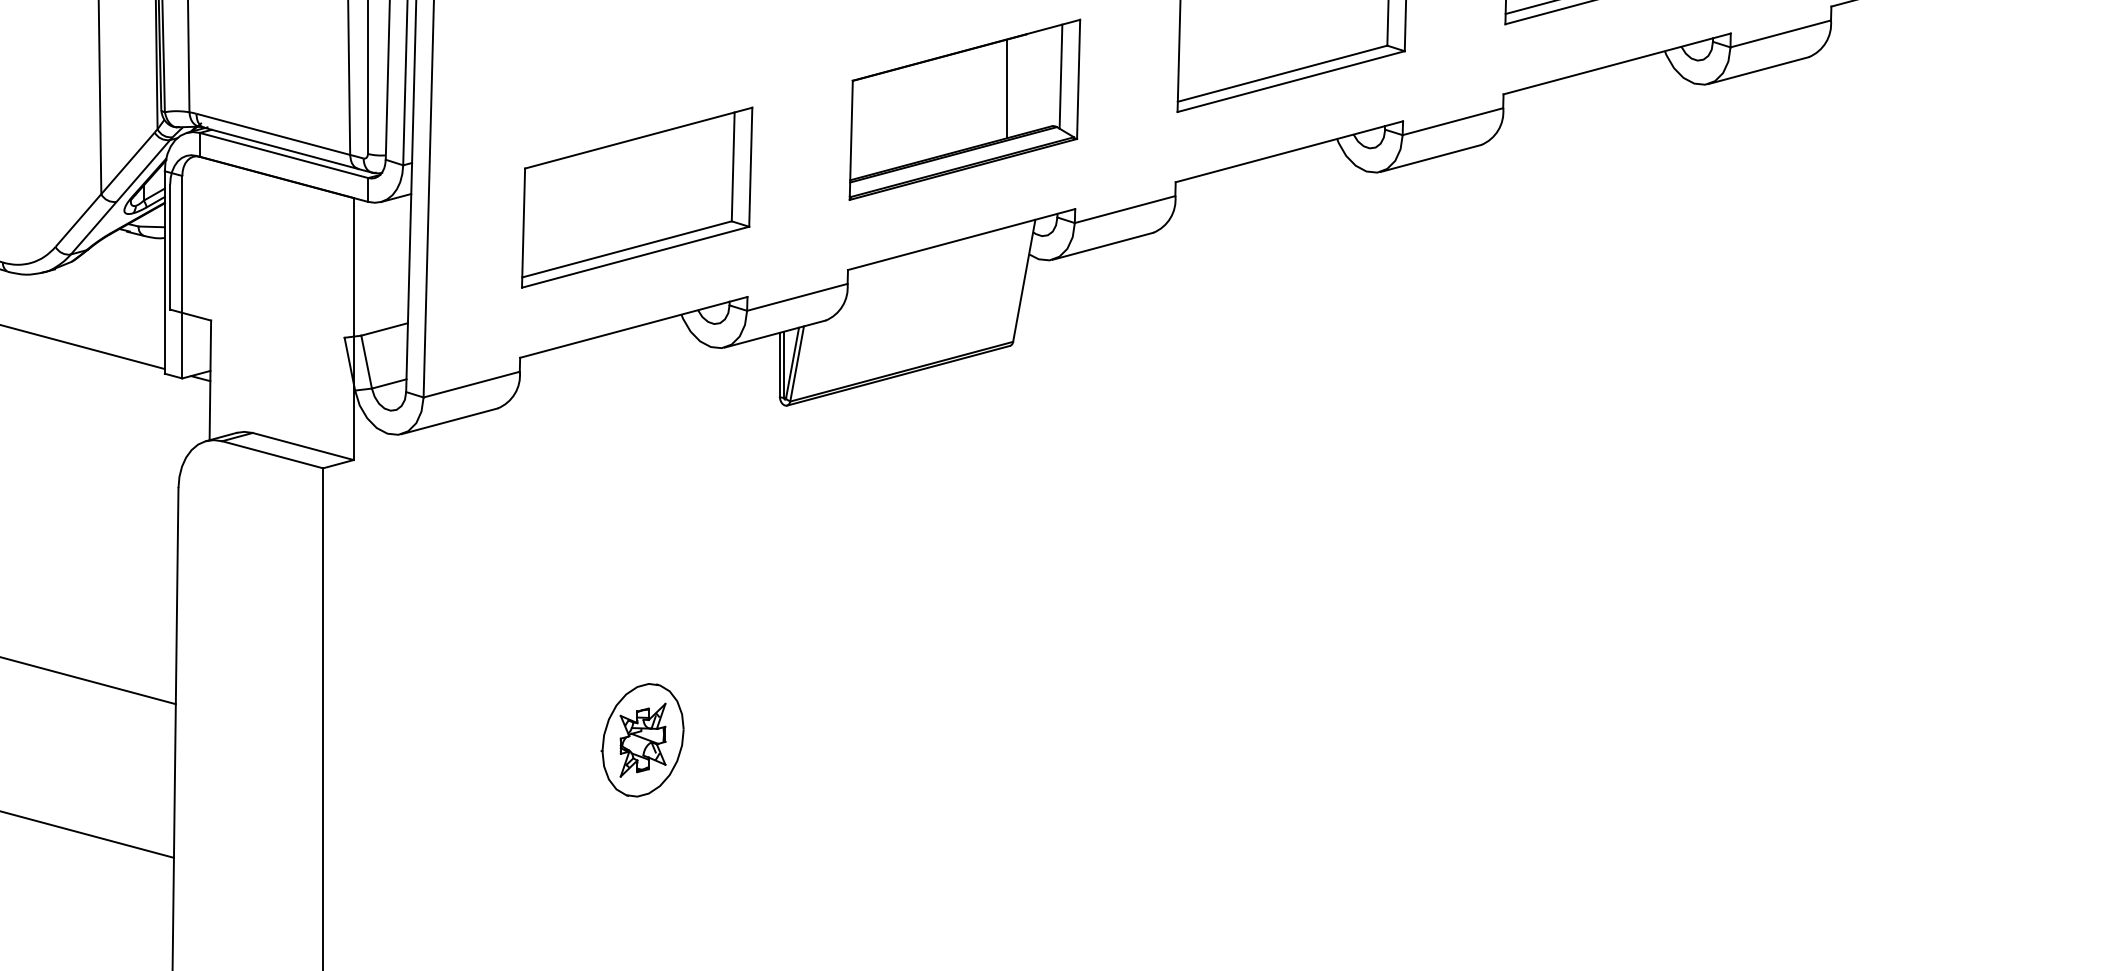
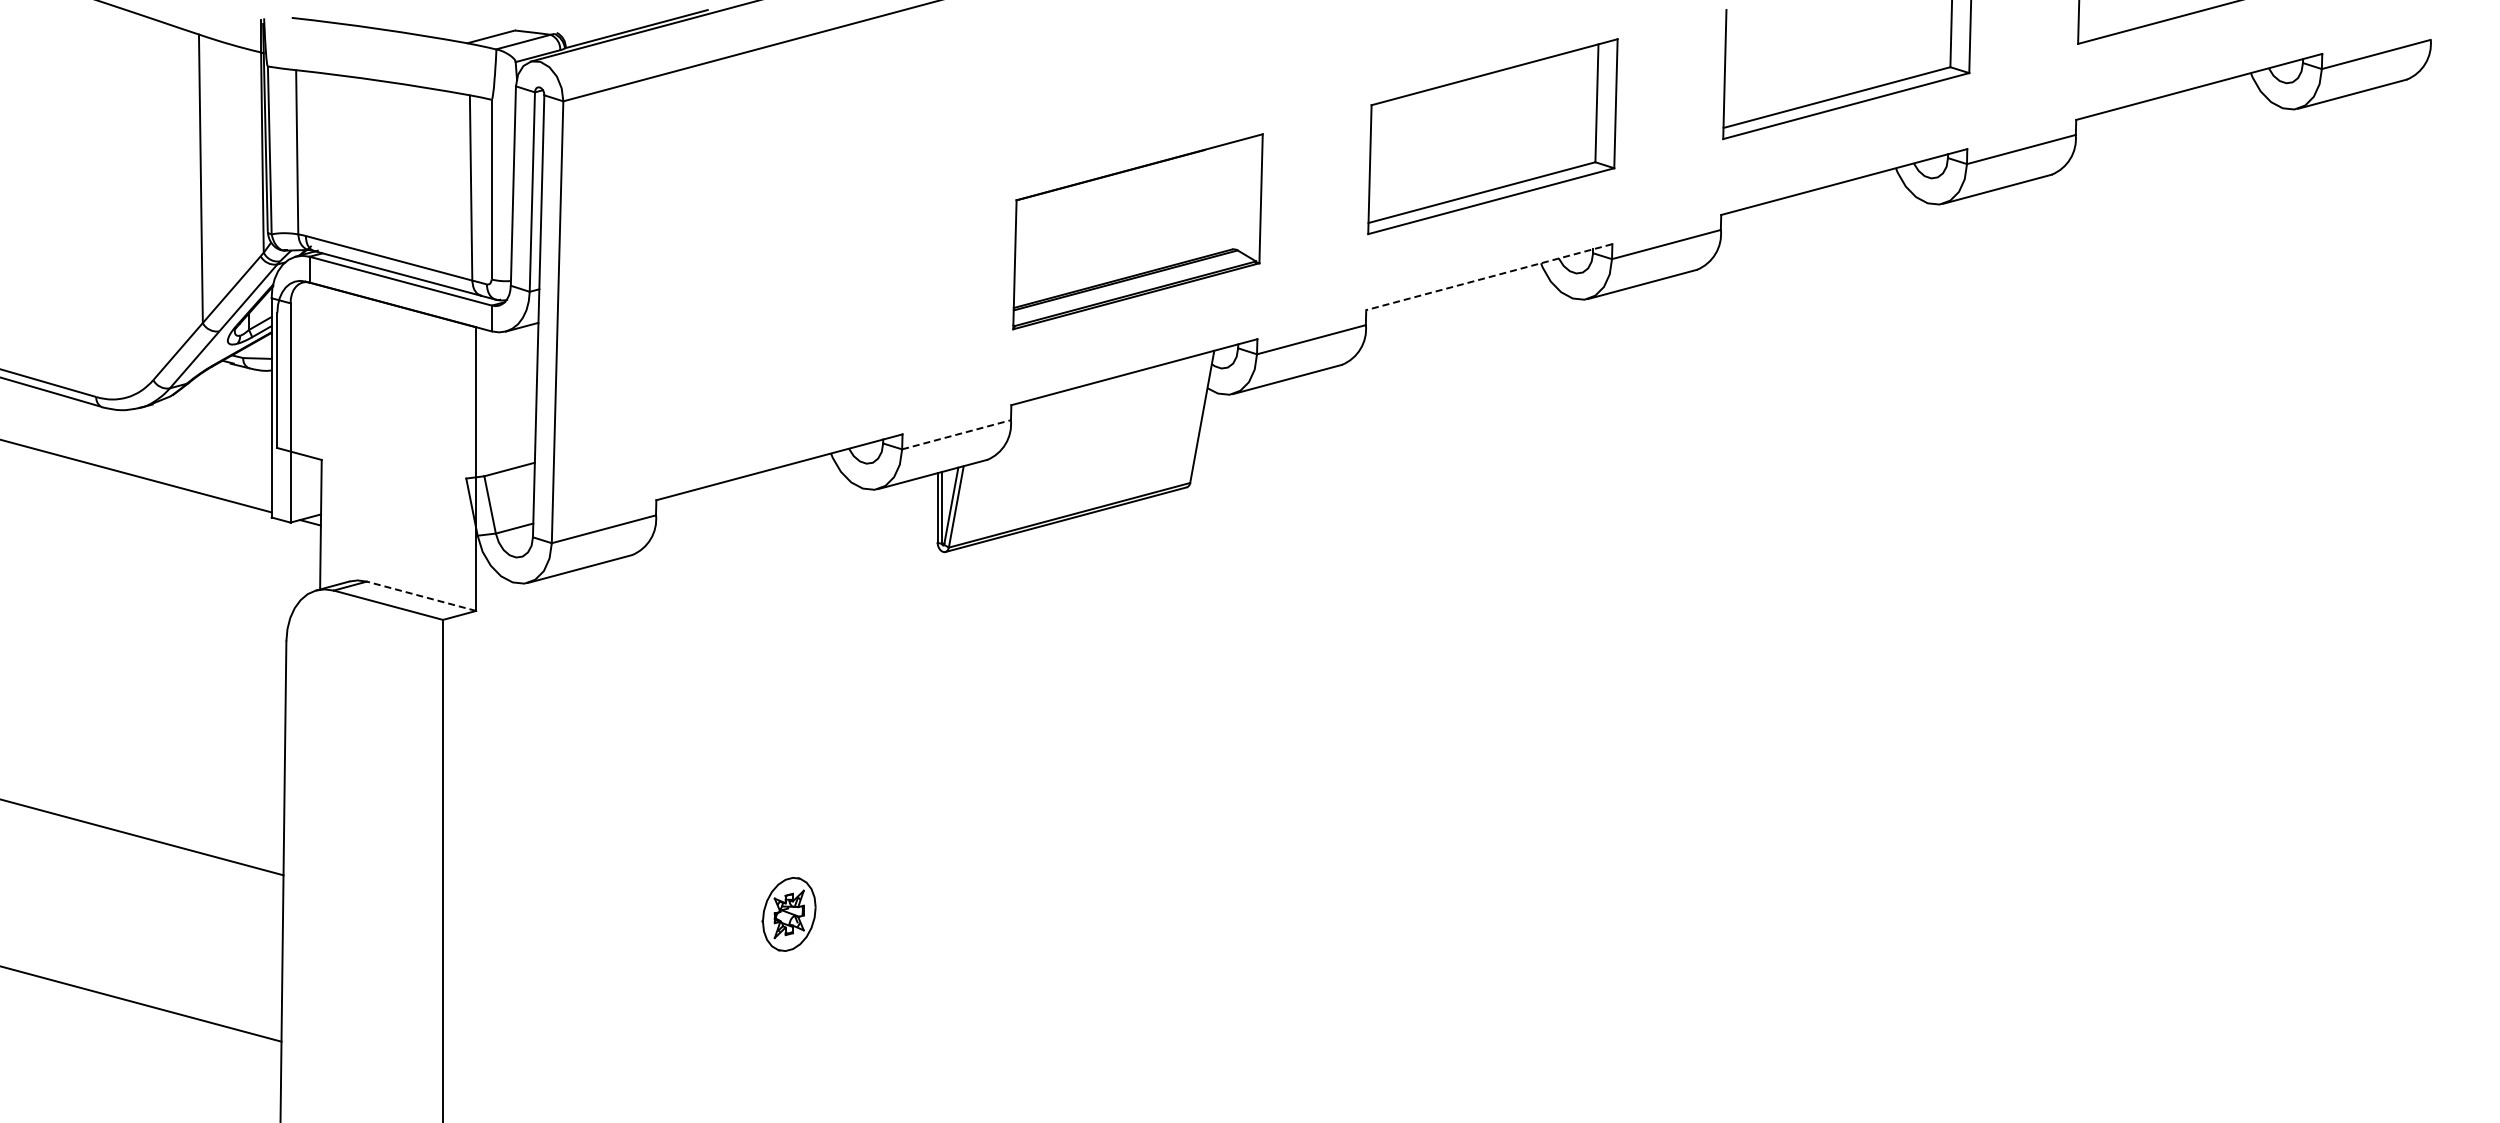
line: (1060, 76) -> (1241, 195), removed
line: (1006, 88) -> (1183, 208), removed
line: (1288, 152) -> (1488, 277), solid -> dashed
part: (636, 197) -> (782, 326), removed
line: (798, 297) -> (957, 434), solid -> dashed
line: (303, 446) -> (421, 596), solid -> dashed
part: (642, 740) -> (788, 914), size x0.6

